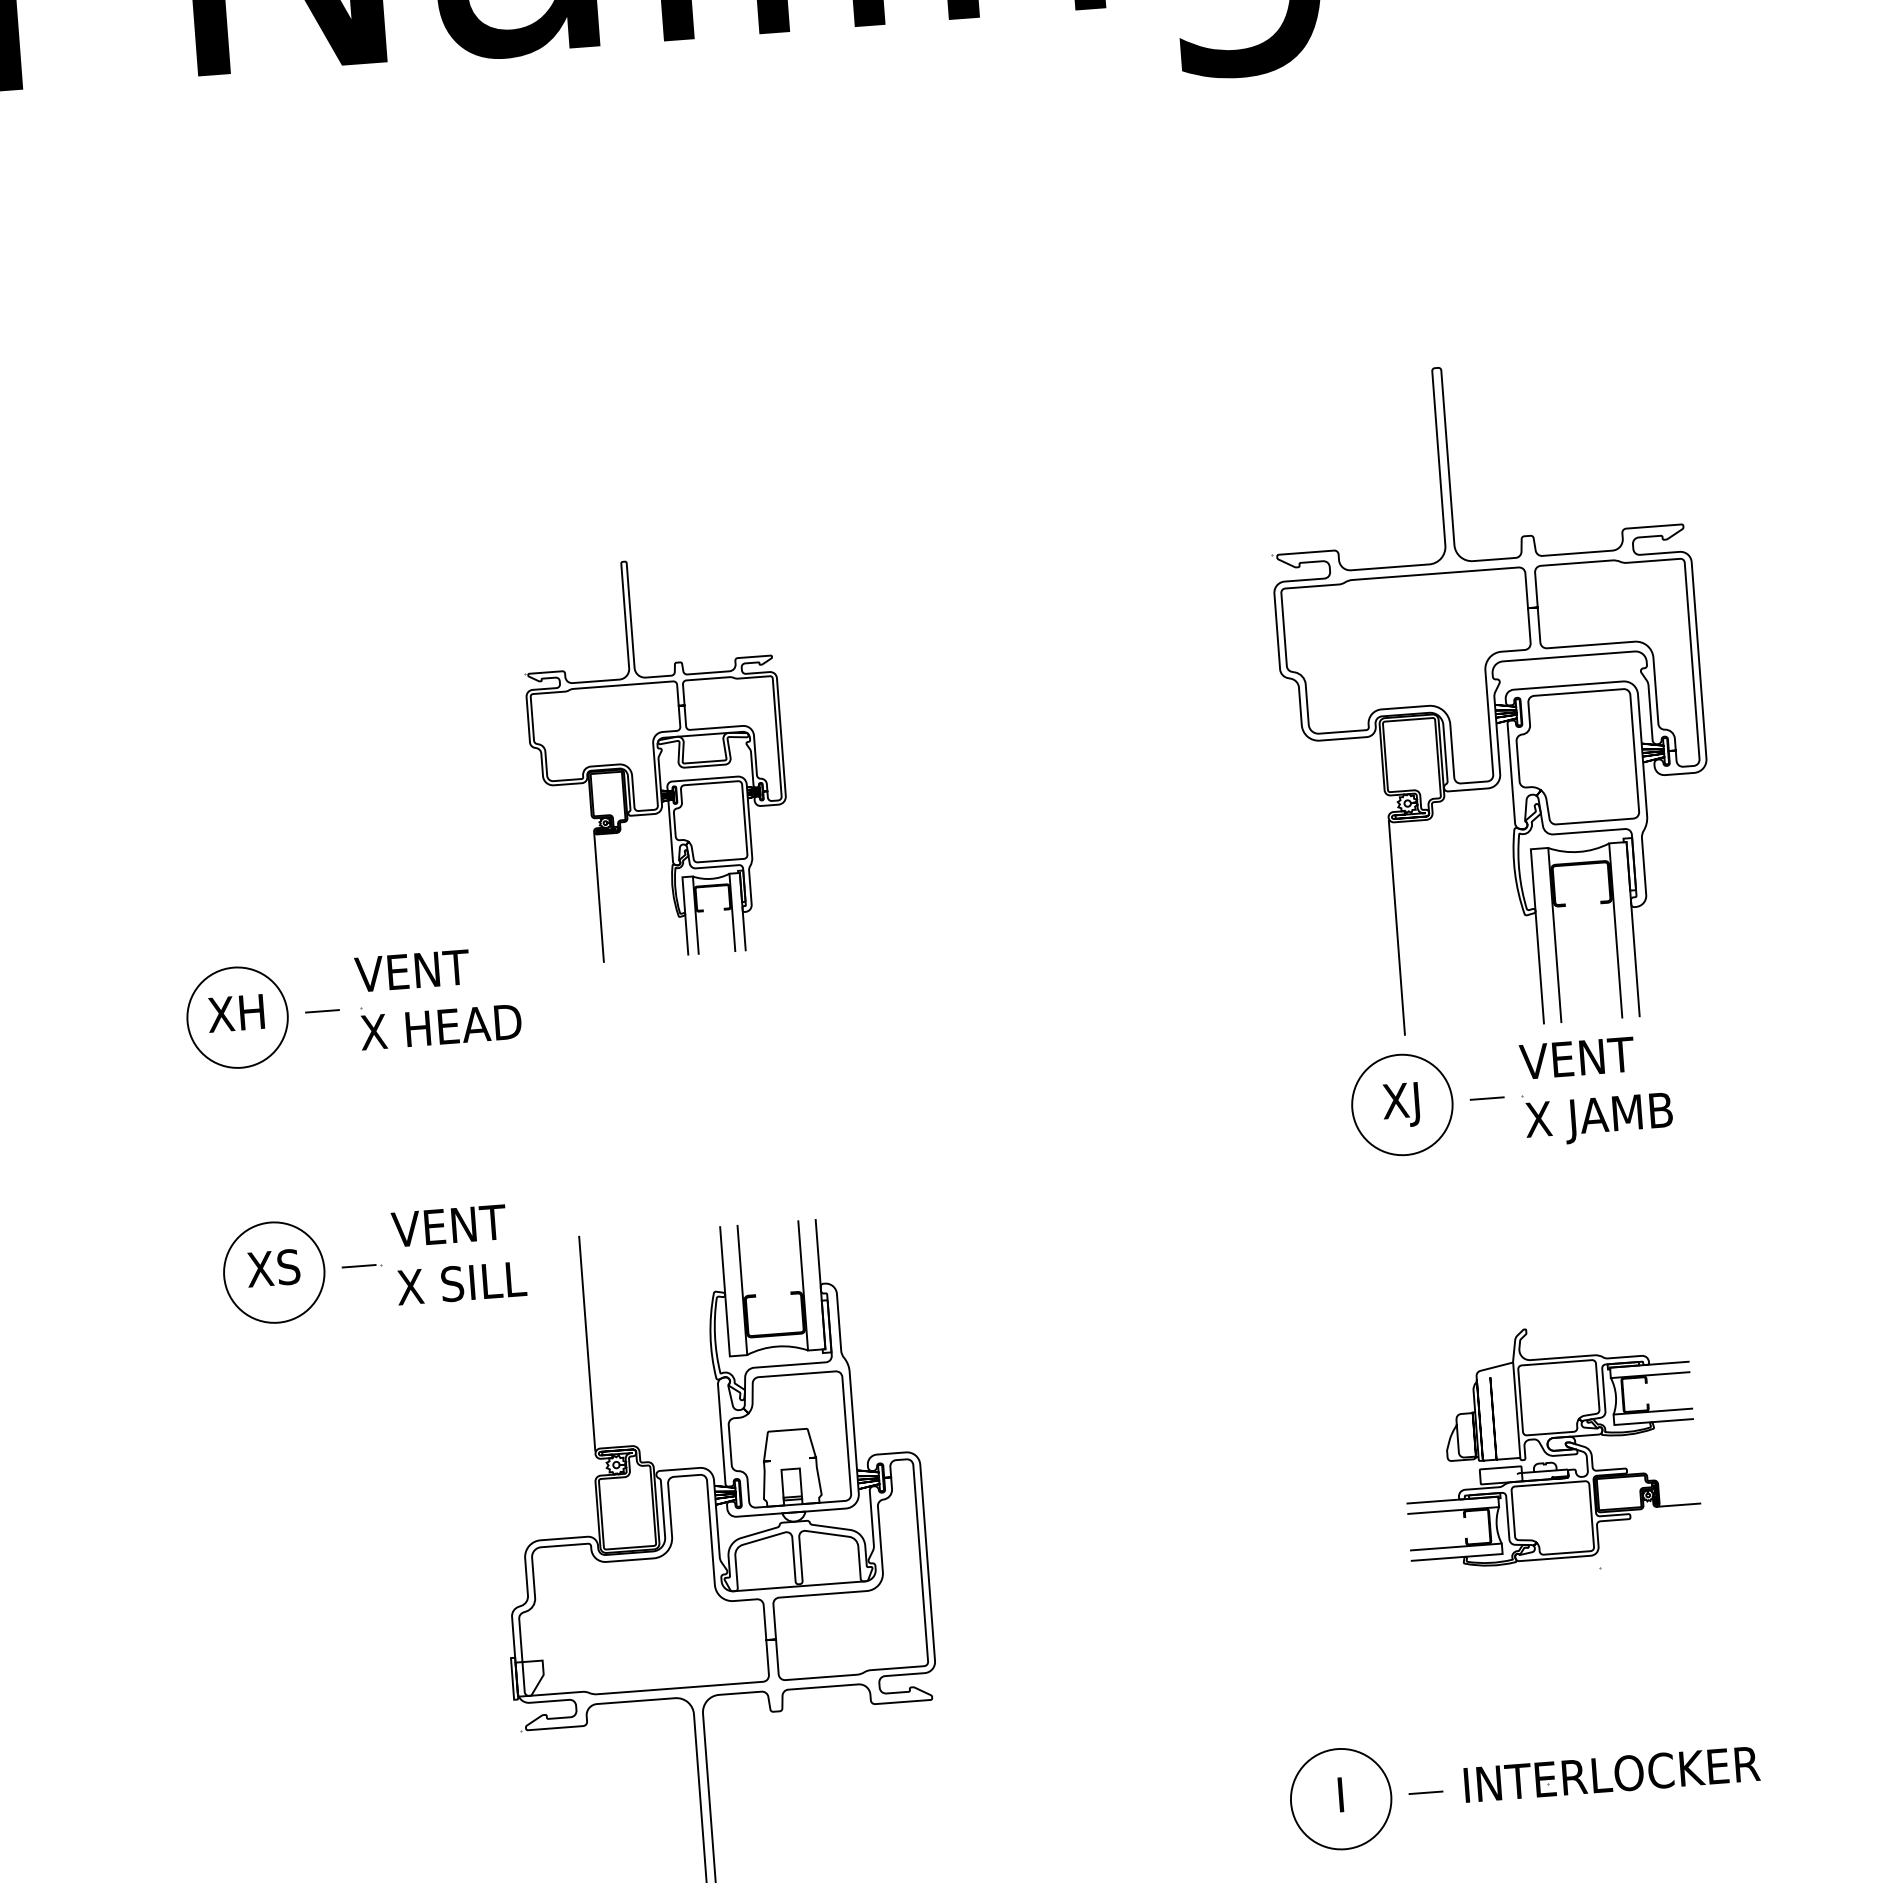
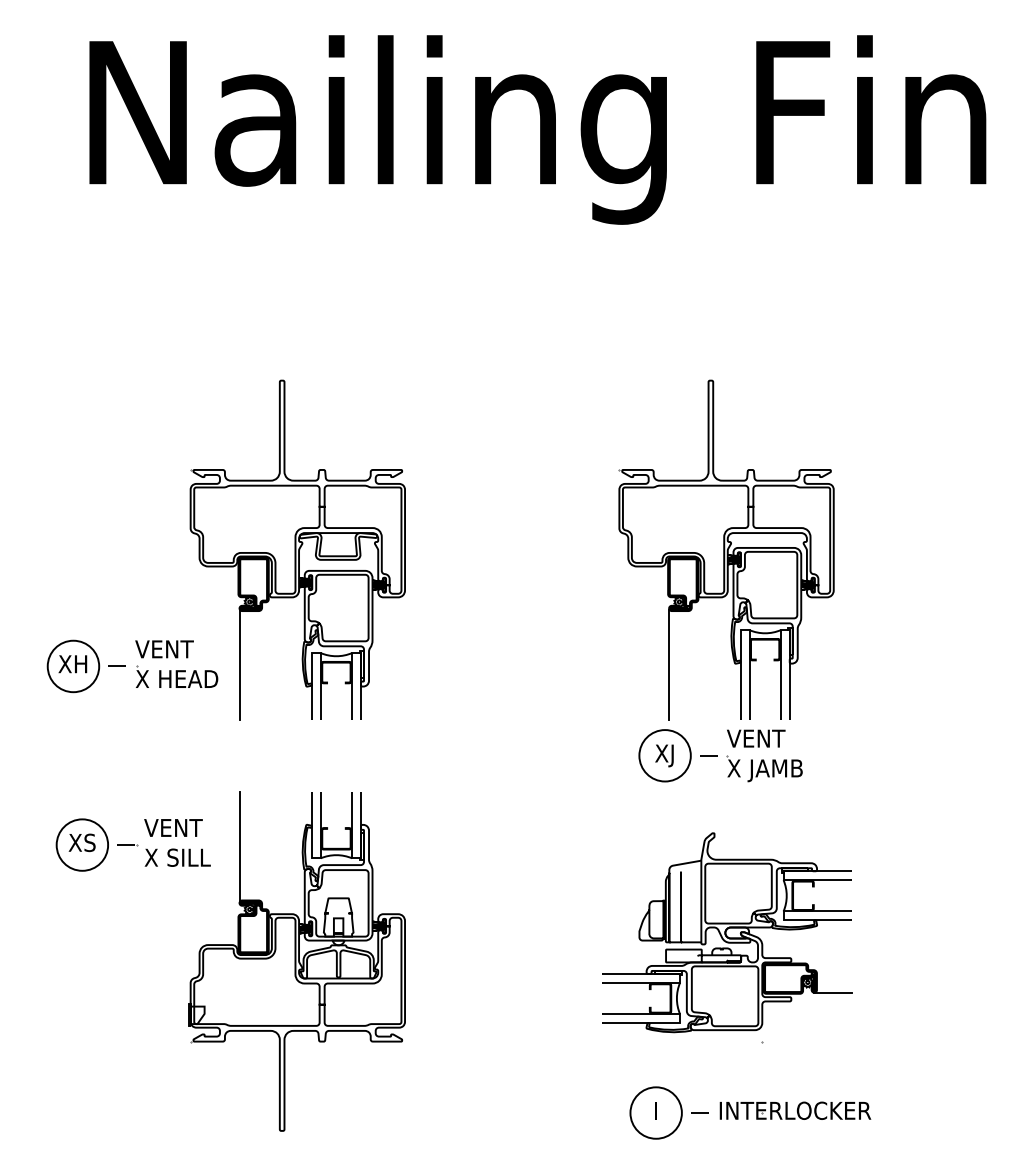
part: (656, 757) -> (297, 549), size x1.67
part: (371, 1264) -> (132, 844), moved
part: (1550, 1449) -> (727, 937), size x1.67
part: (1524, 1784) -> (750, 1112), moved

